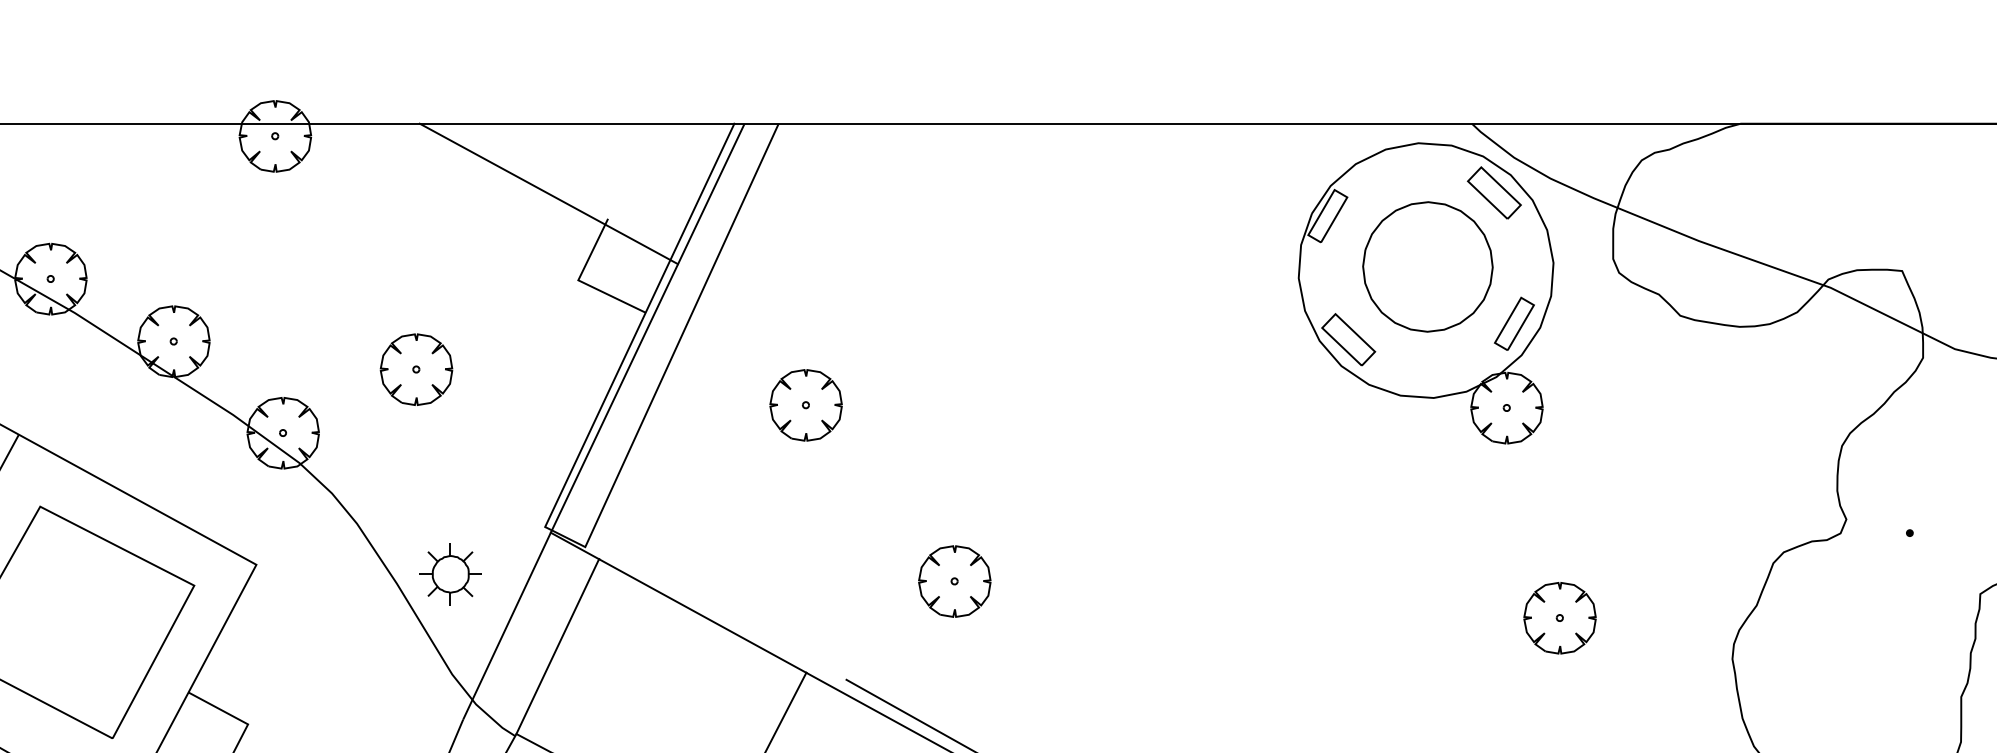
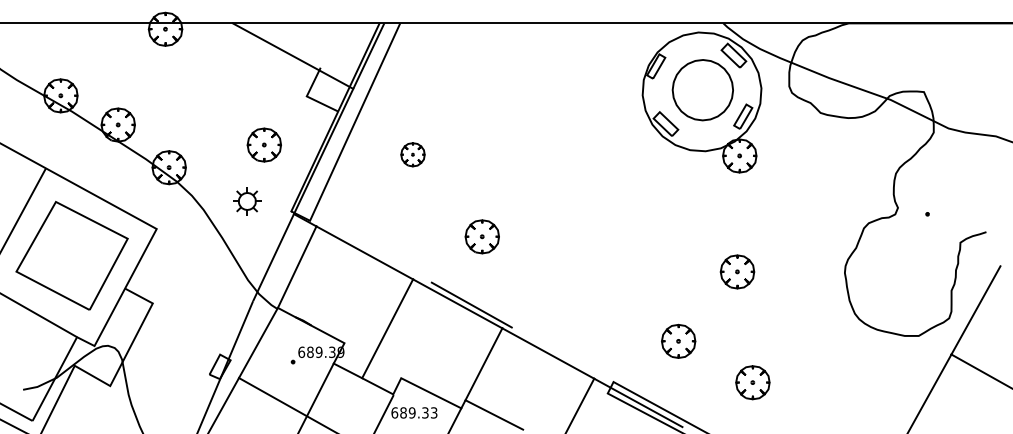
part: (414, 368) -> (263, 144), moved
part: (805, 404) -> (412, 154), size x0.7
part: (451, 574) -> (247, 201), moved
part: (1560, 617) -> (737, 271), moved

